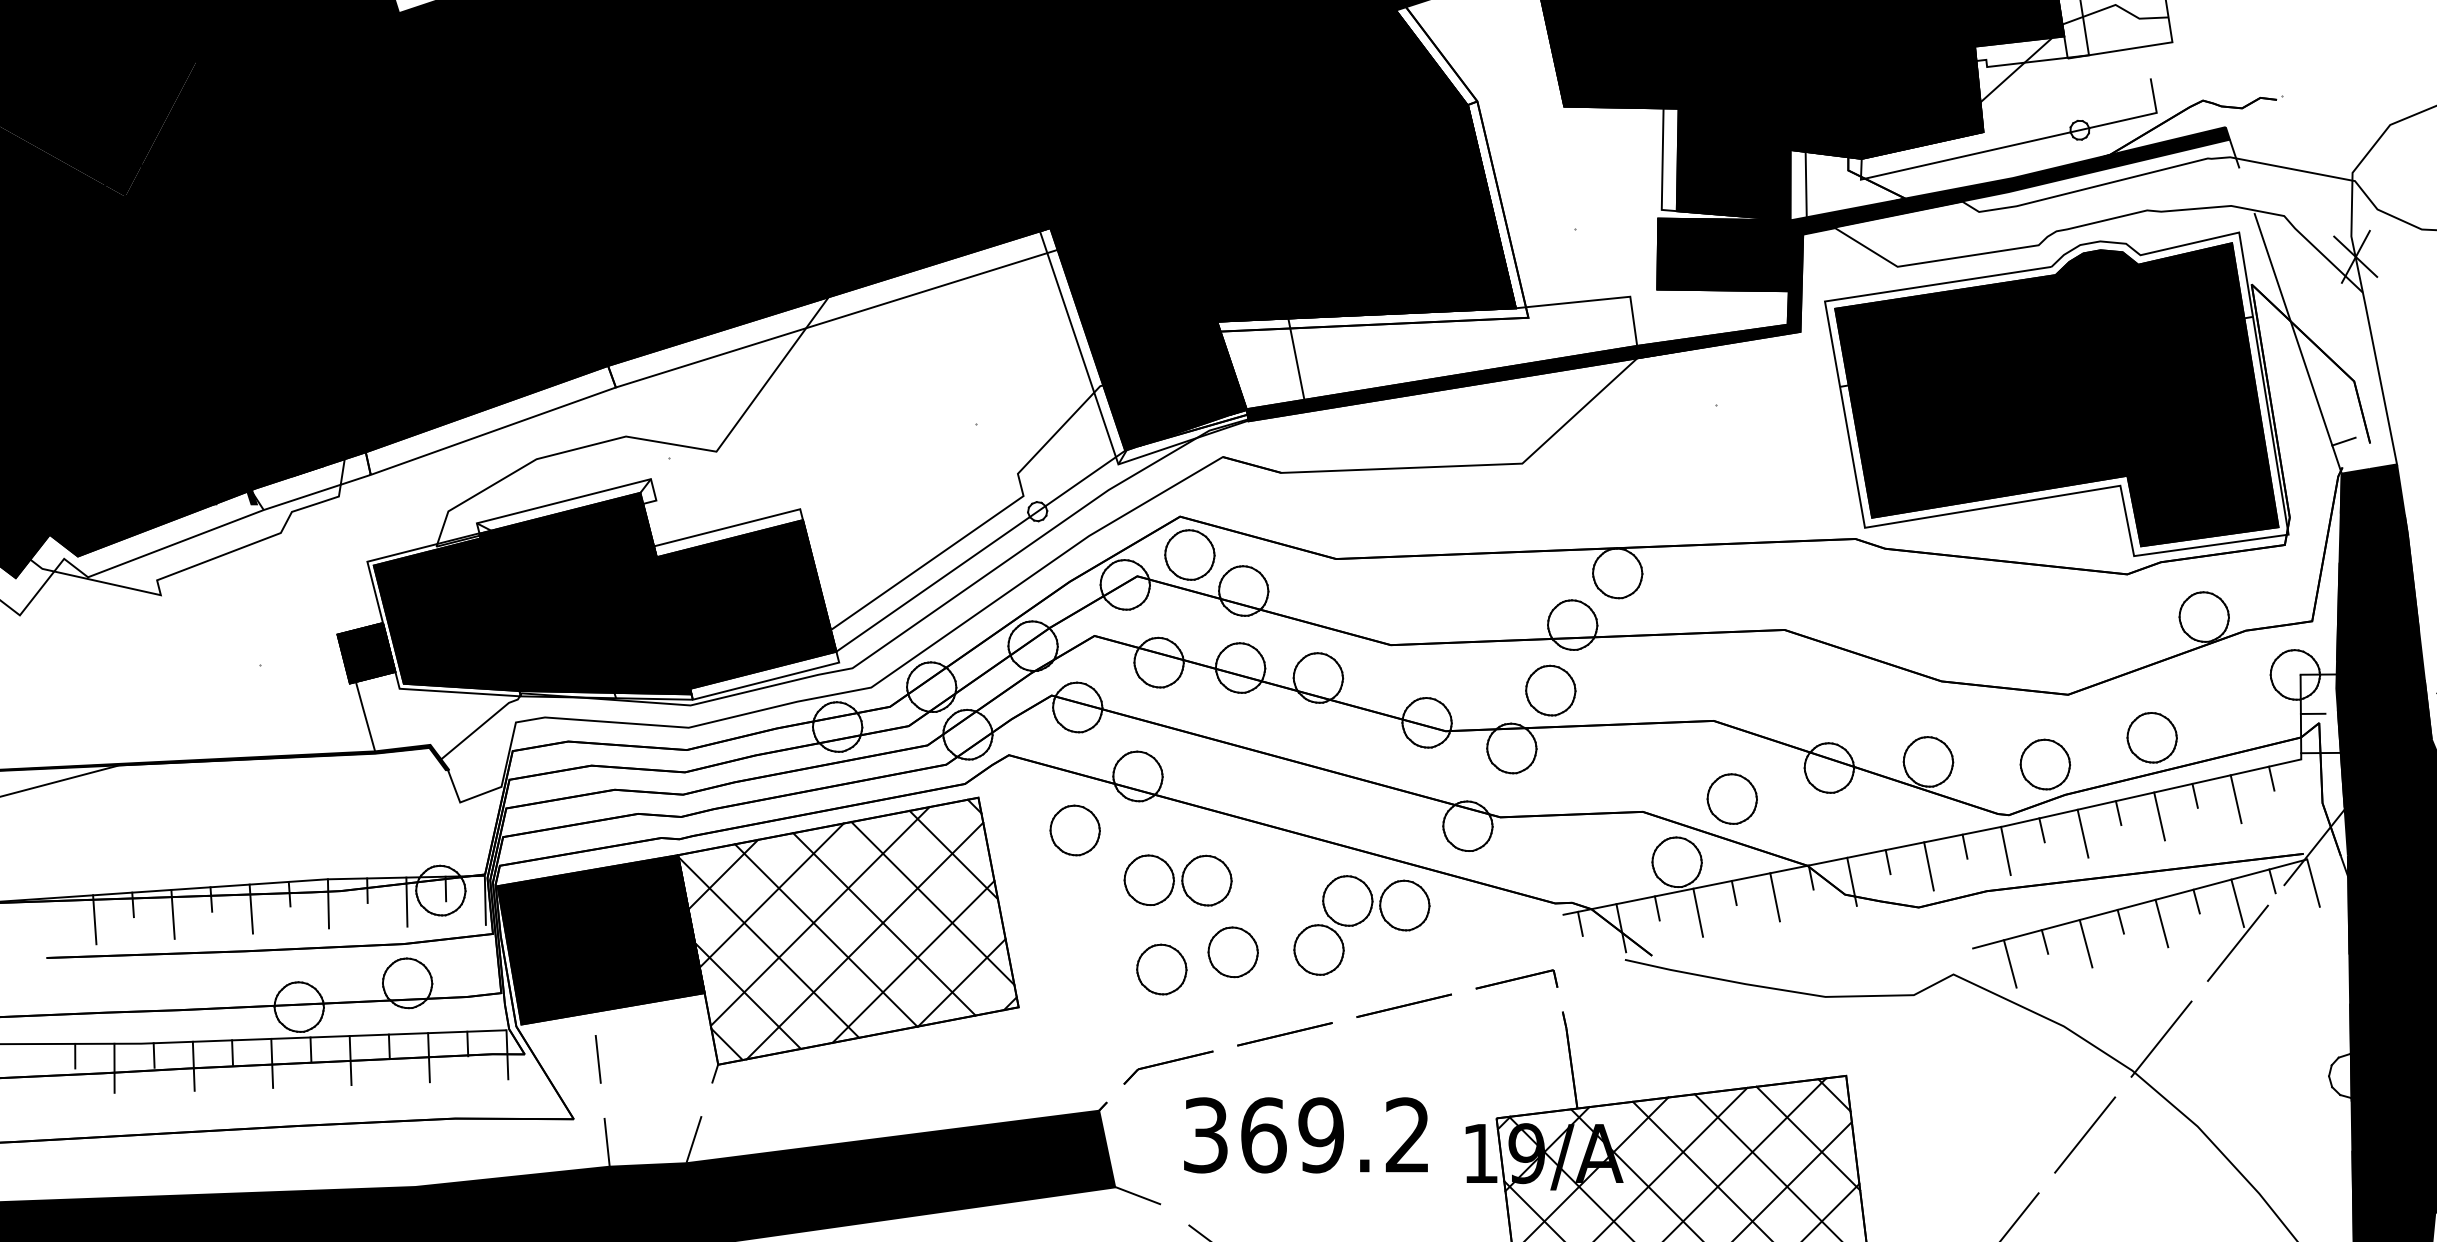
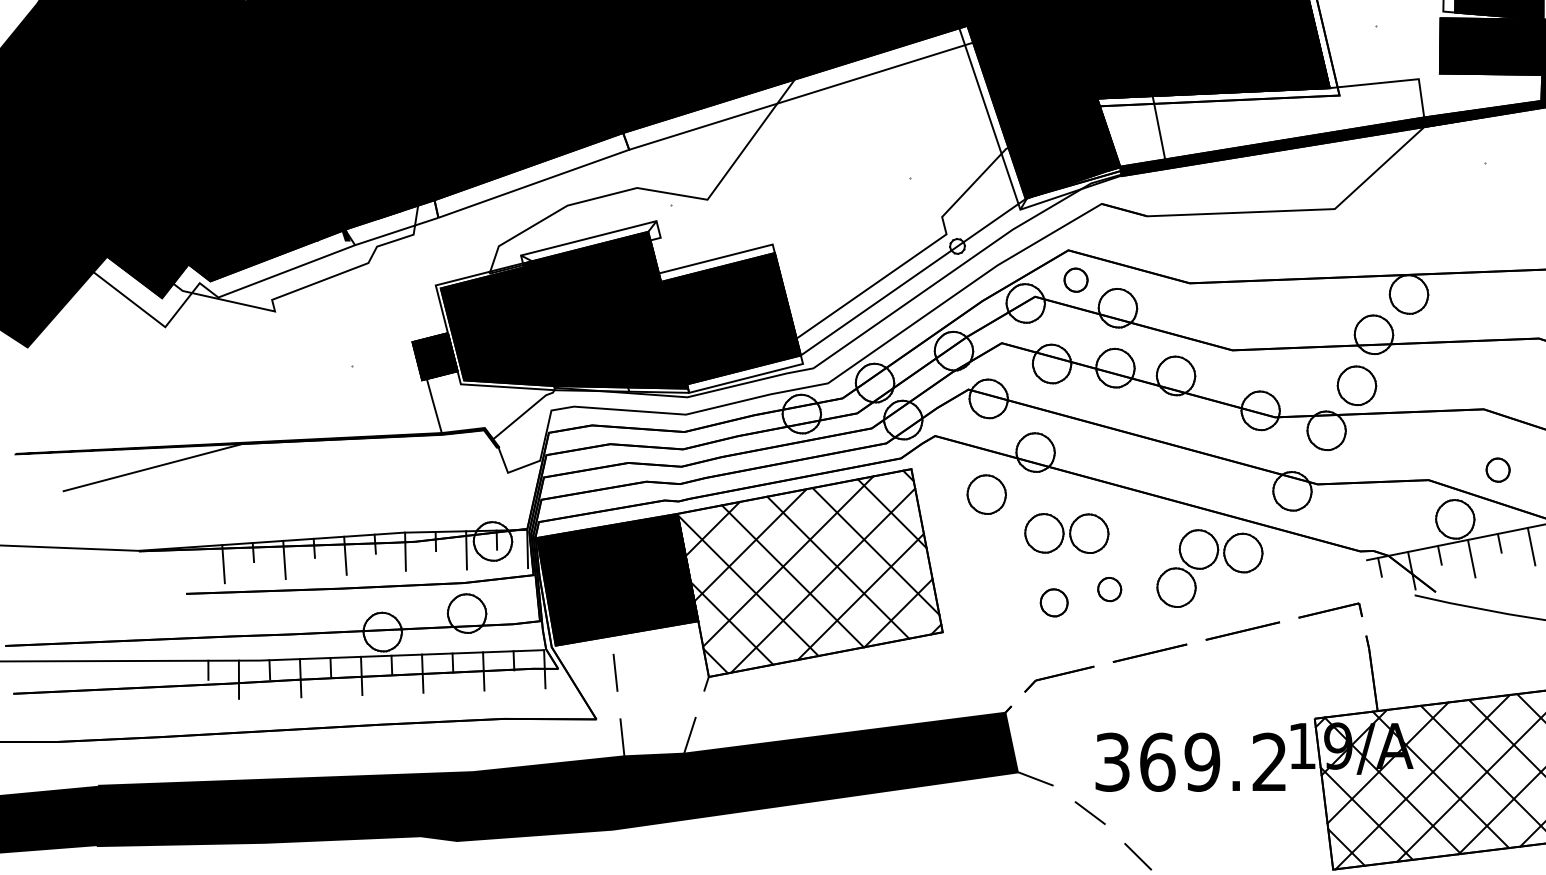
part: (1189, 554) -> (1075, 279), size x0.6
part: (1731, 798) -> (1497, 469), size x0.6
part: (1232, 952) -> (1109, 589), size x0.6
part: (1161, 969) -> (1053, 602), size x0.7
text: (1305, 1135) -> (1190, 762), moved

